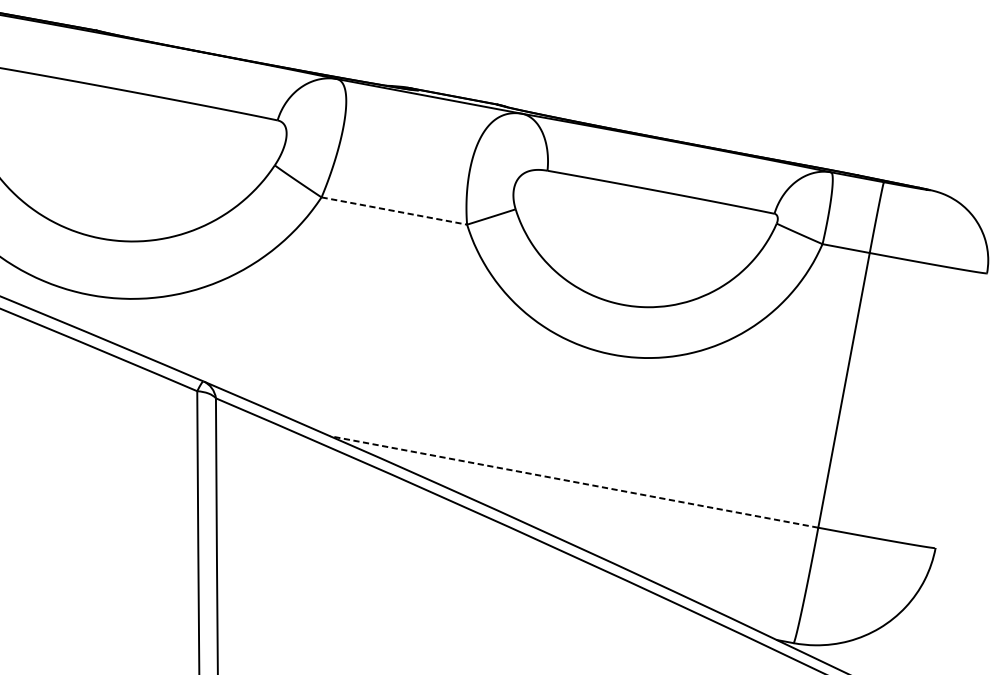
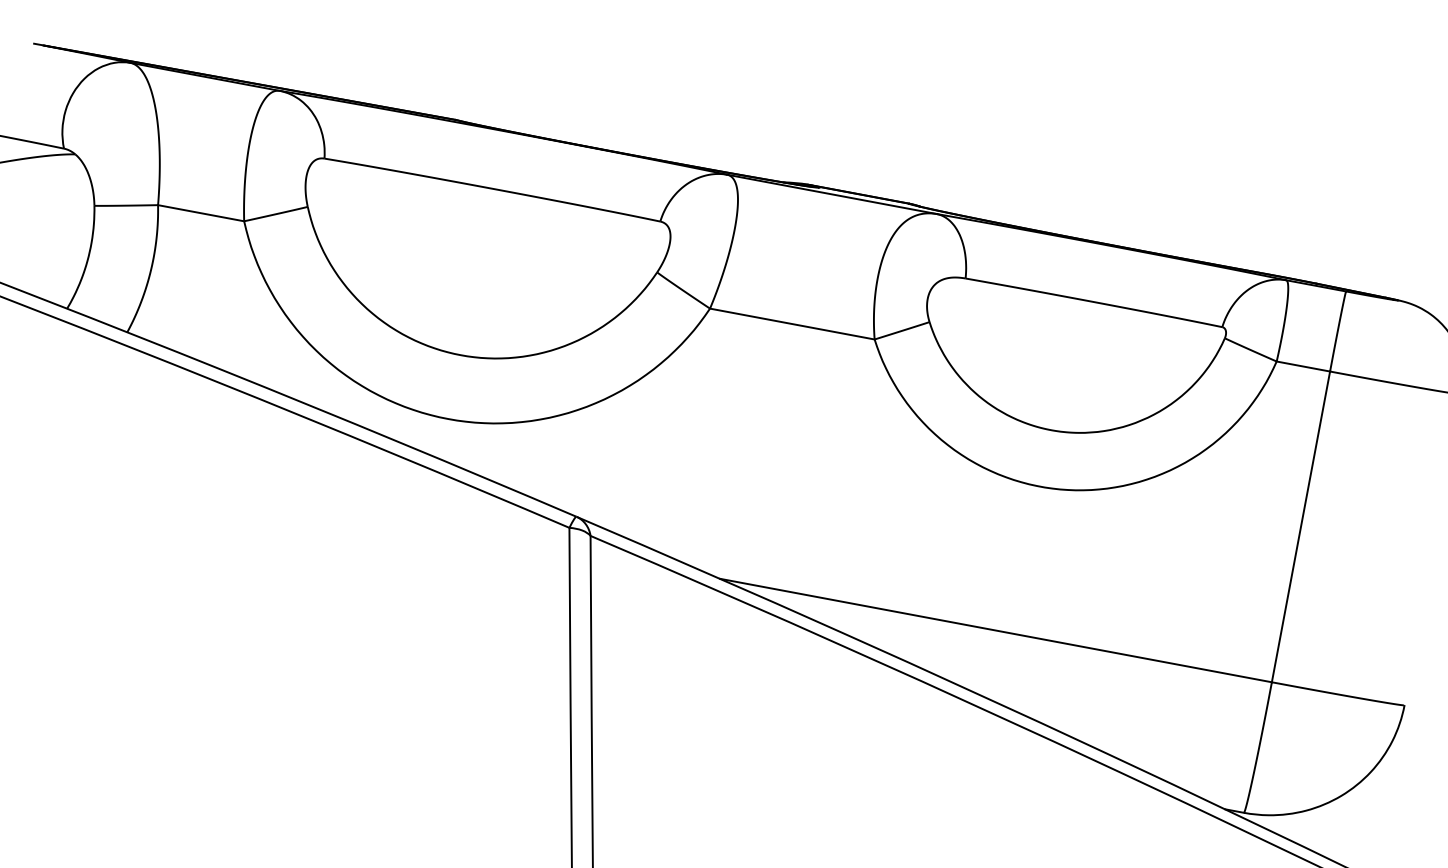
line: (394, 211) -> (792, 324), dashed -> solid
line: (573, 481) -> (995, 630), dashed -> solid

